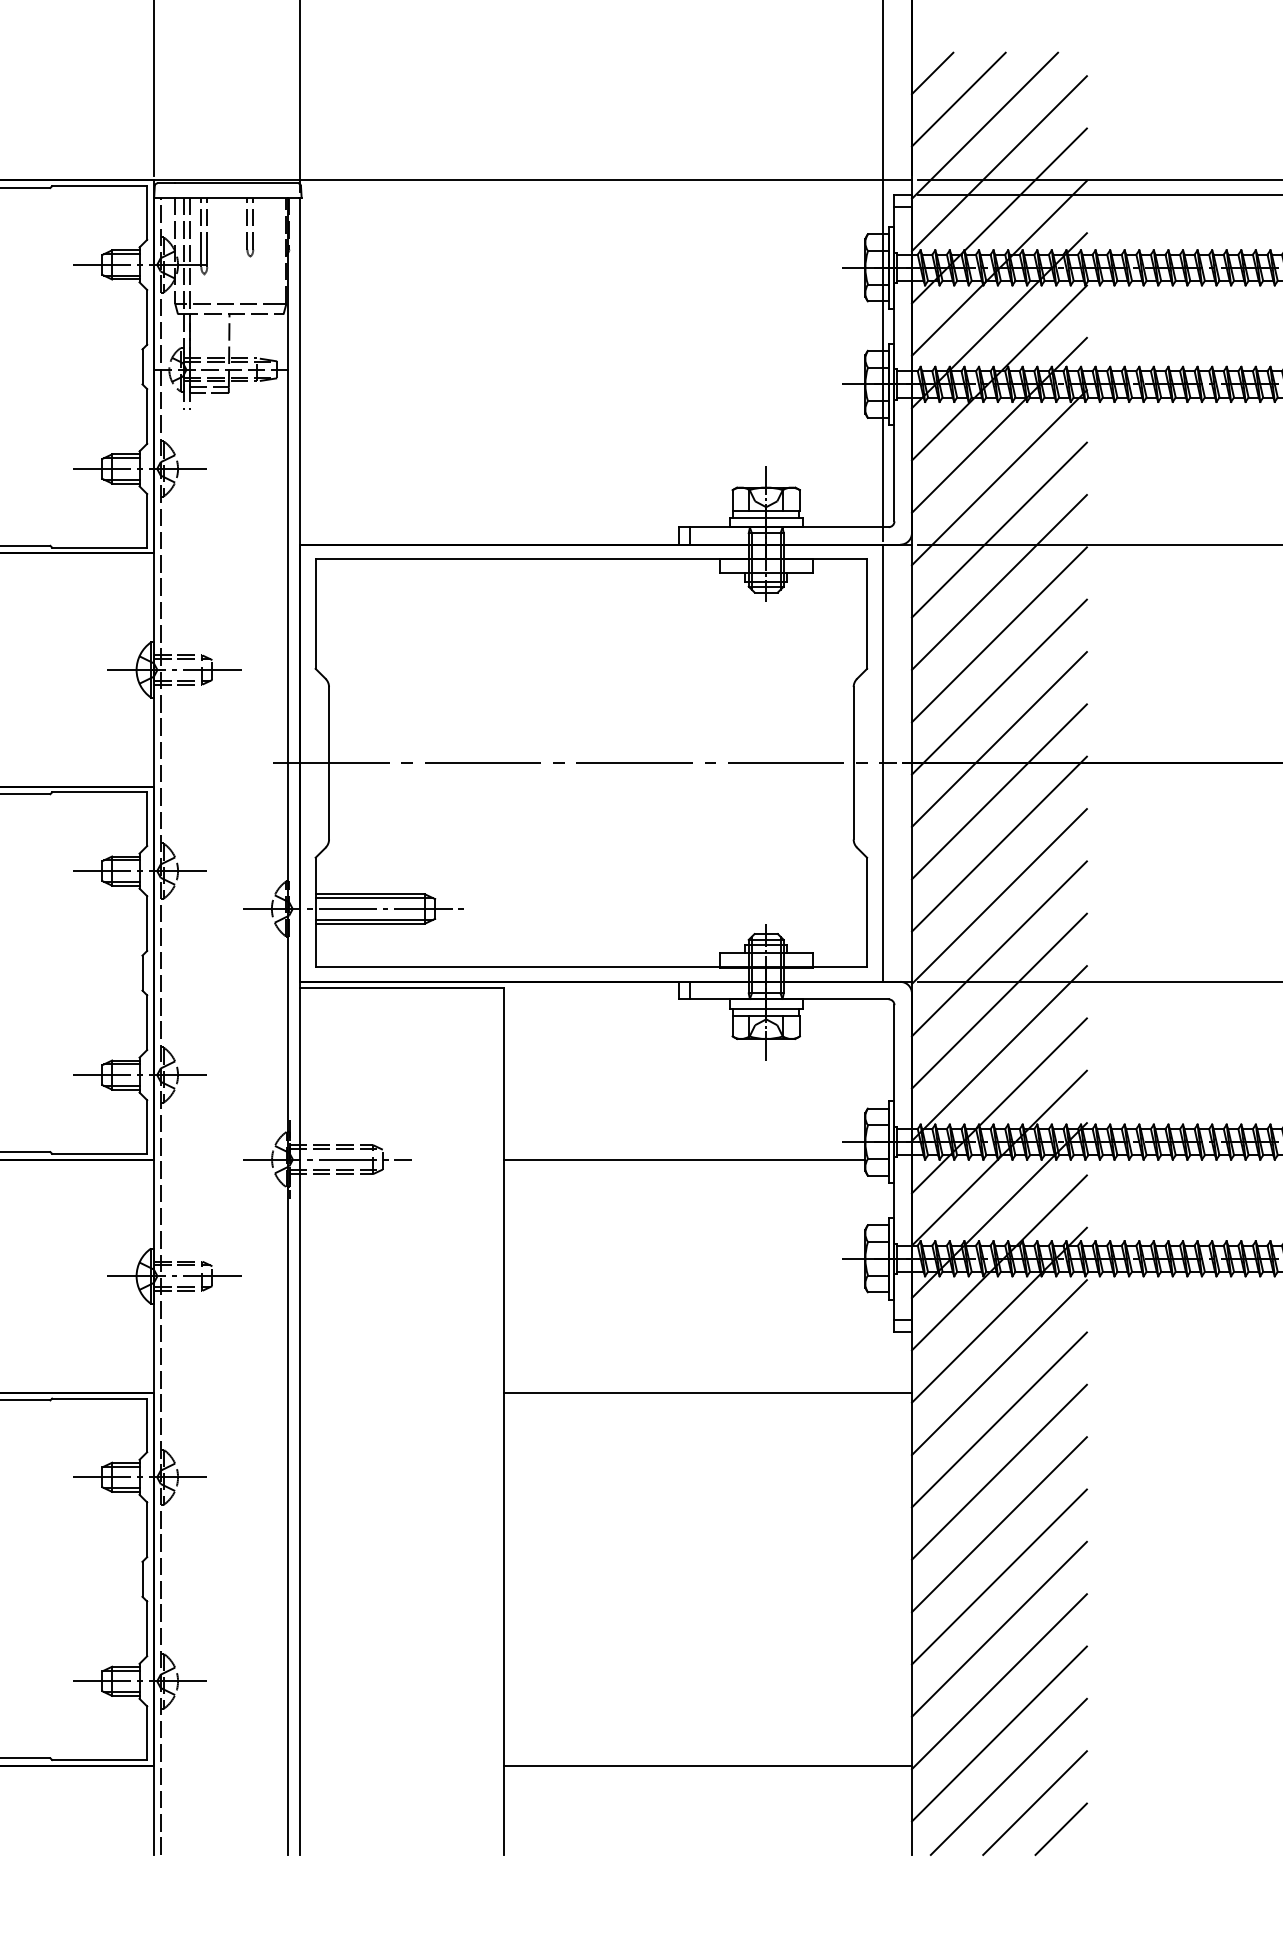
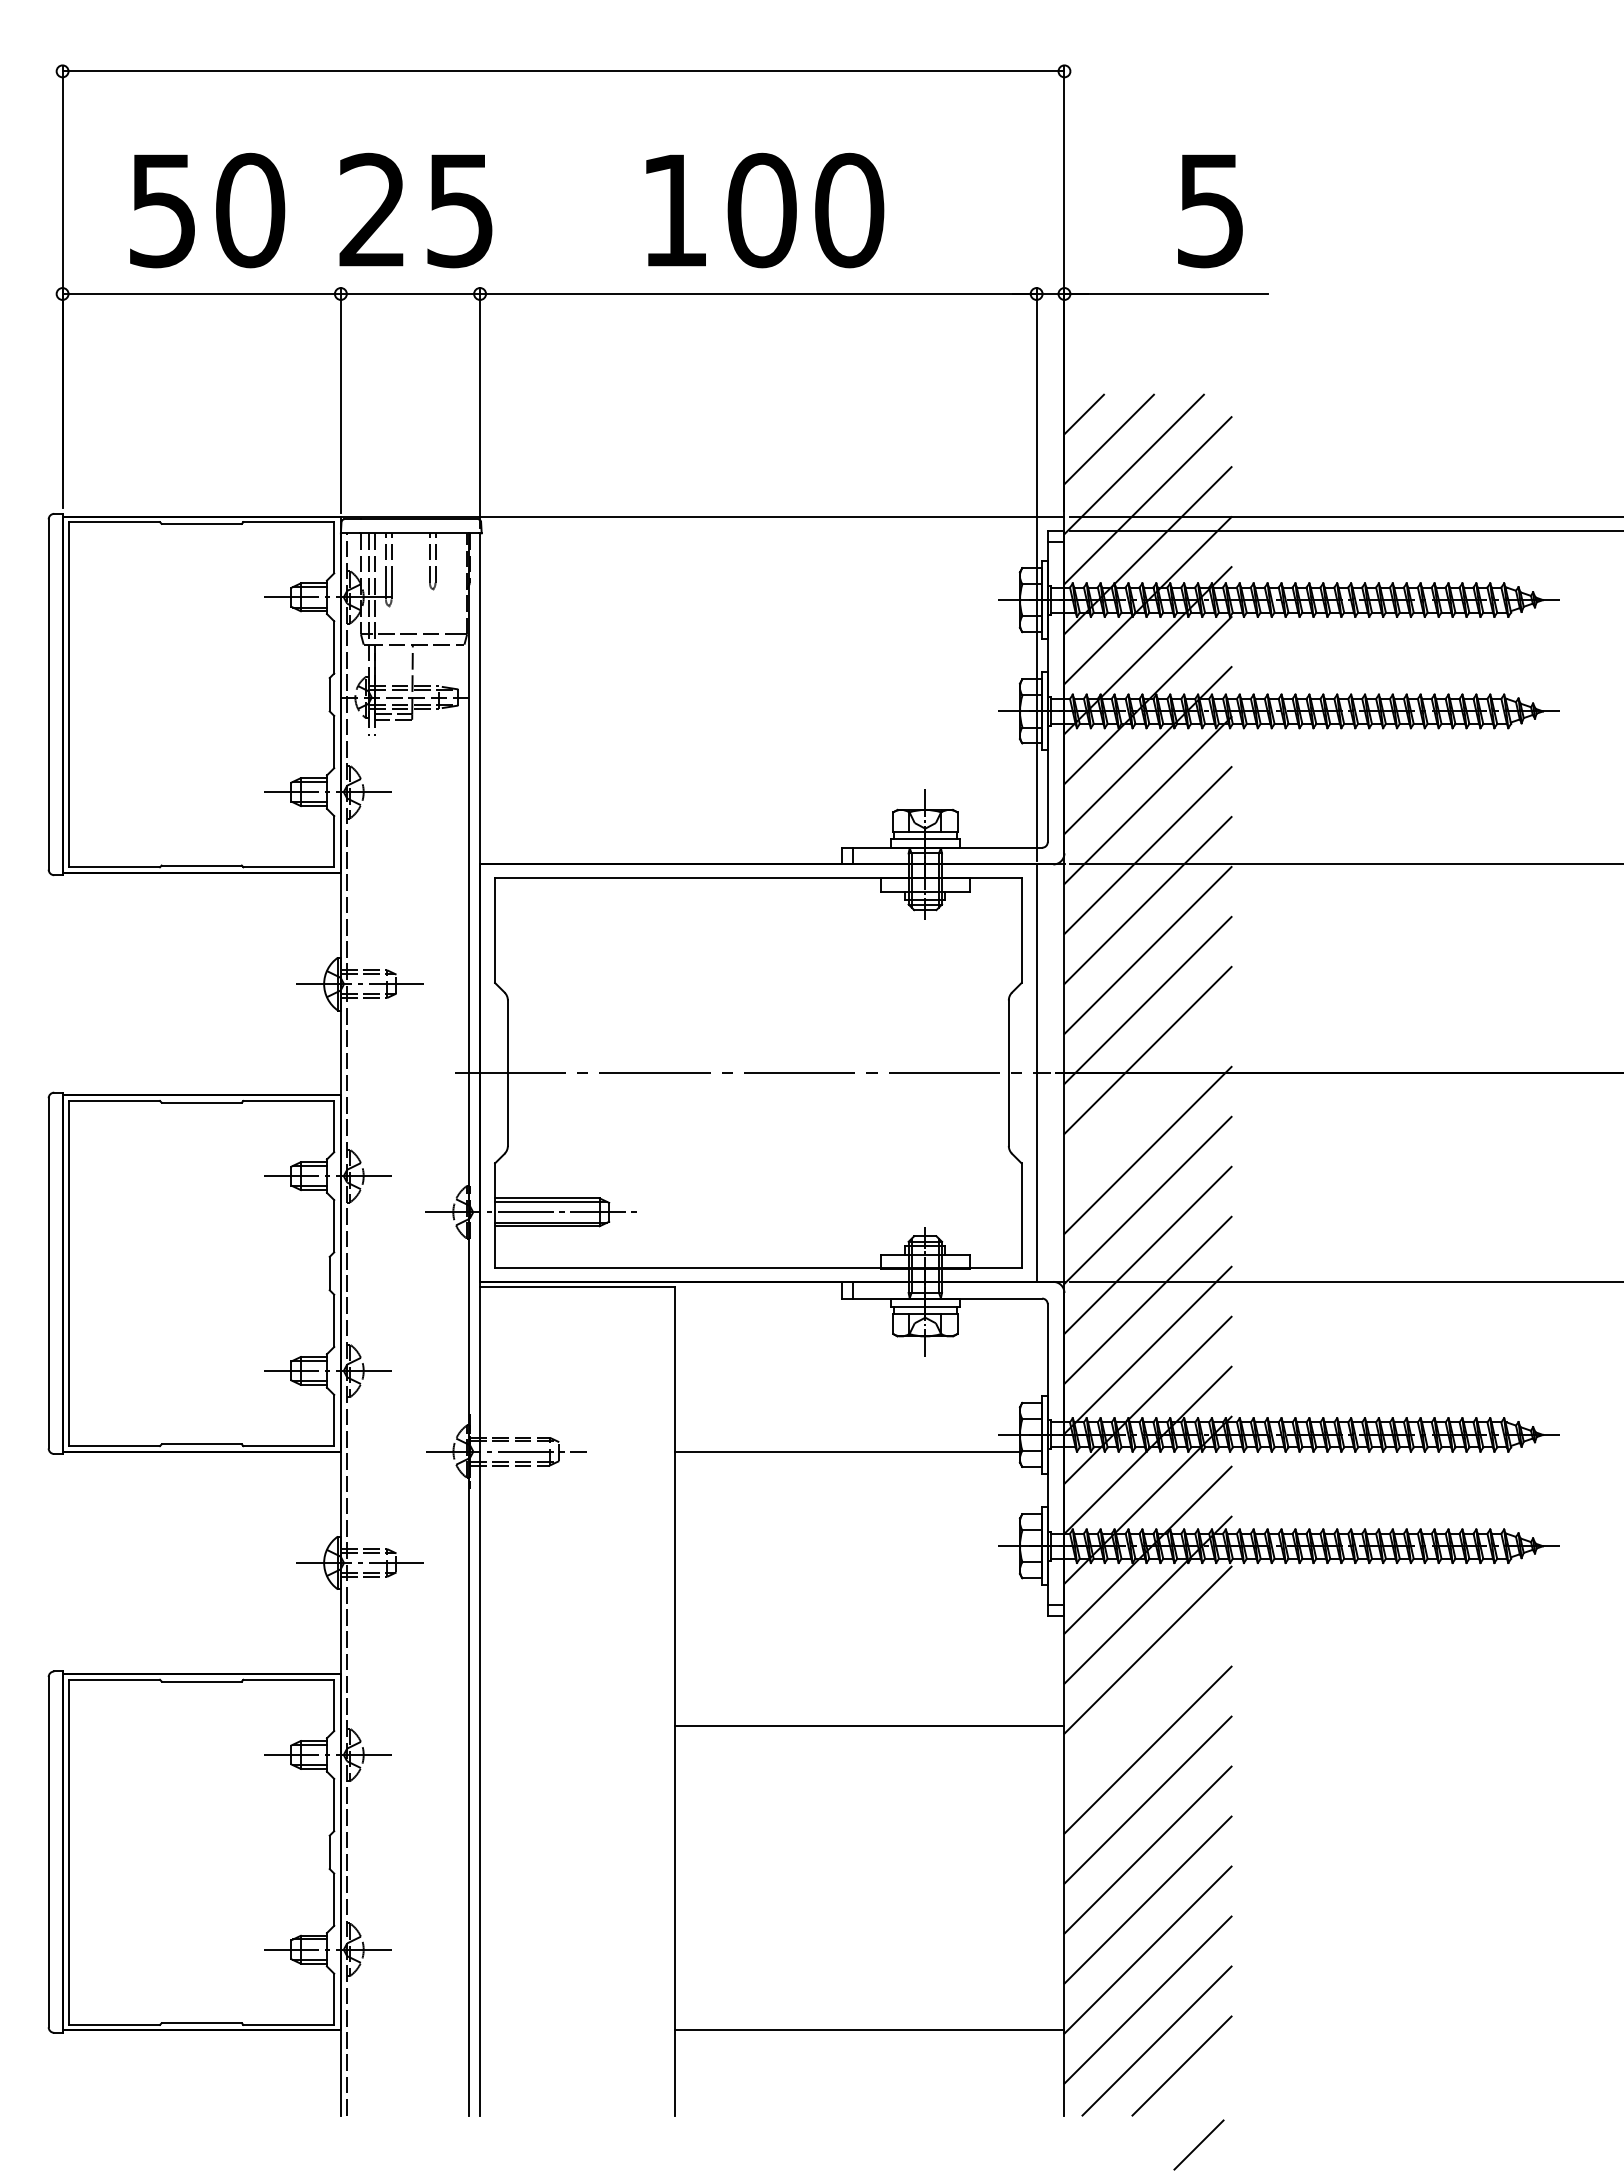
line: (998, 790) -> (1147, 1099), removed
line: (707, 1393) -> (869, 1726), moved
line: (998, 1419) -> (1147, 1699), removed
line: (1060, 1828) -> (1198, 2144), moved

